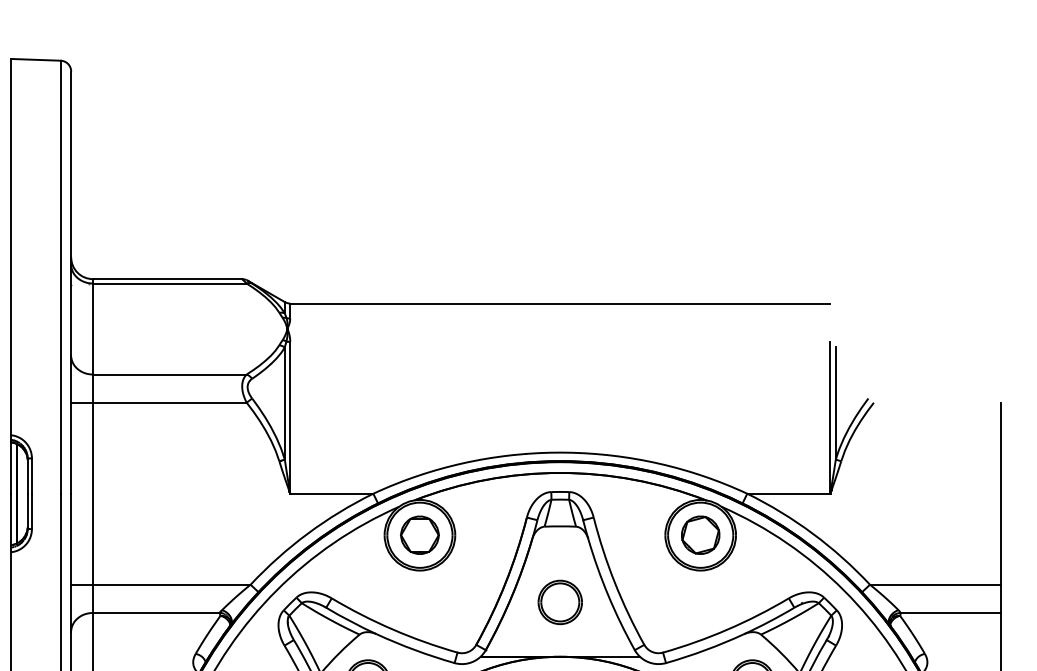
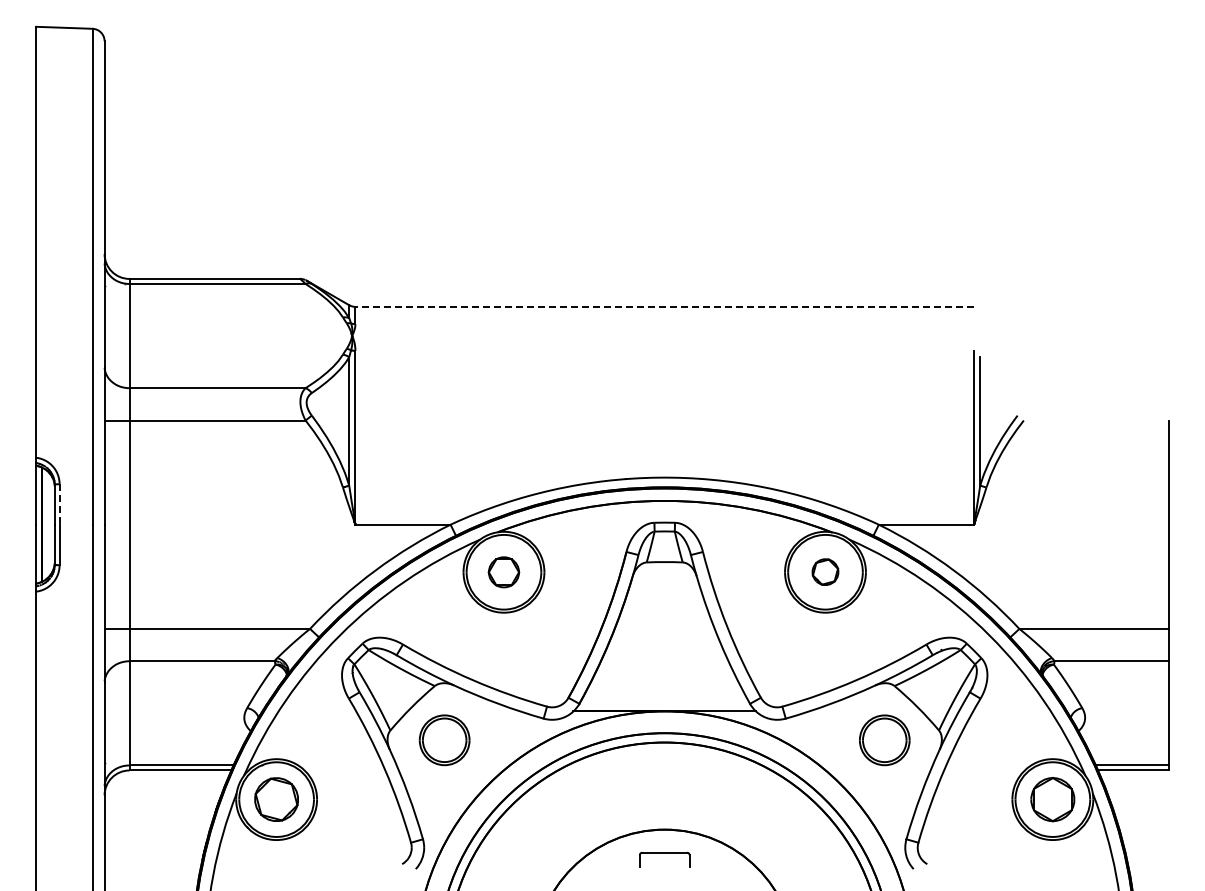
line: (560, 303) -> (664, 306), solid -> dashed
line: (31, 476) -> (59, 504), solid -> dashed
part: (700, 534) -> (825, 571), size x0.6
part: (419, 535) -> (503, 572), size x0.7
part: (560, 601) -> (664, 648), removed

